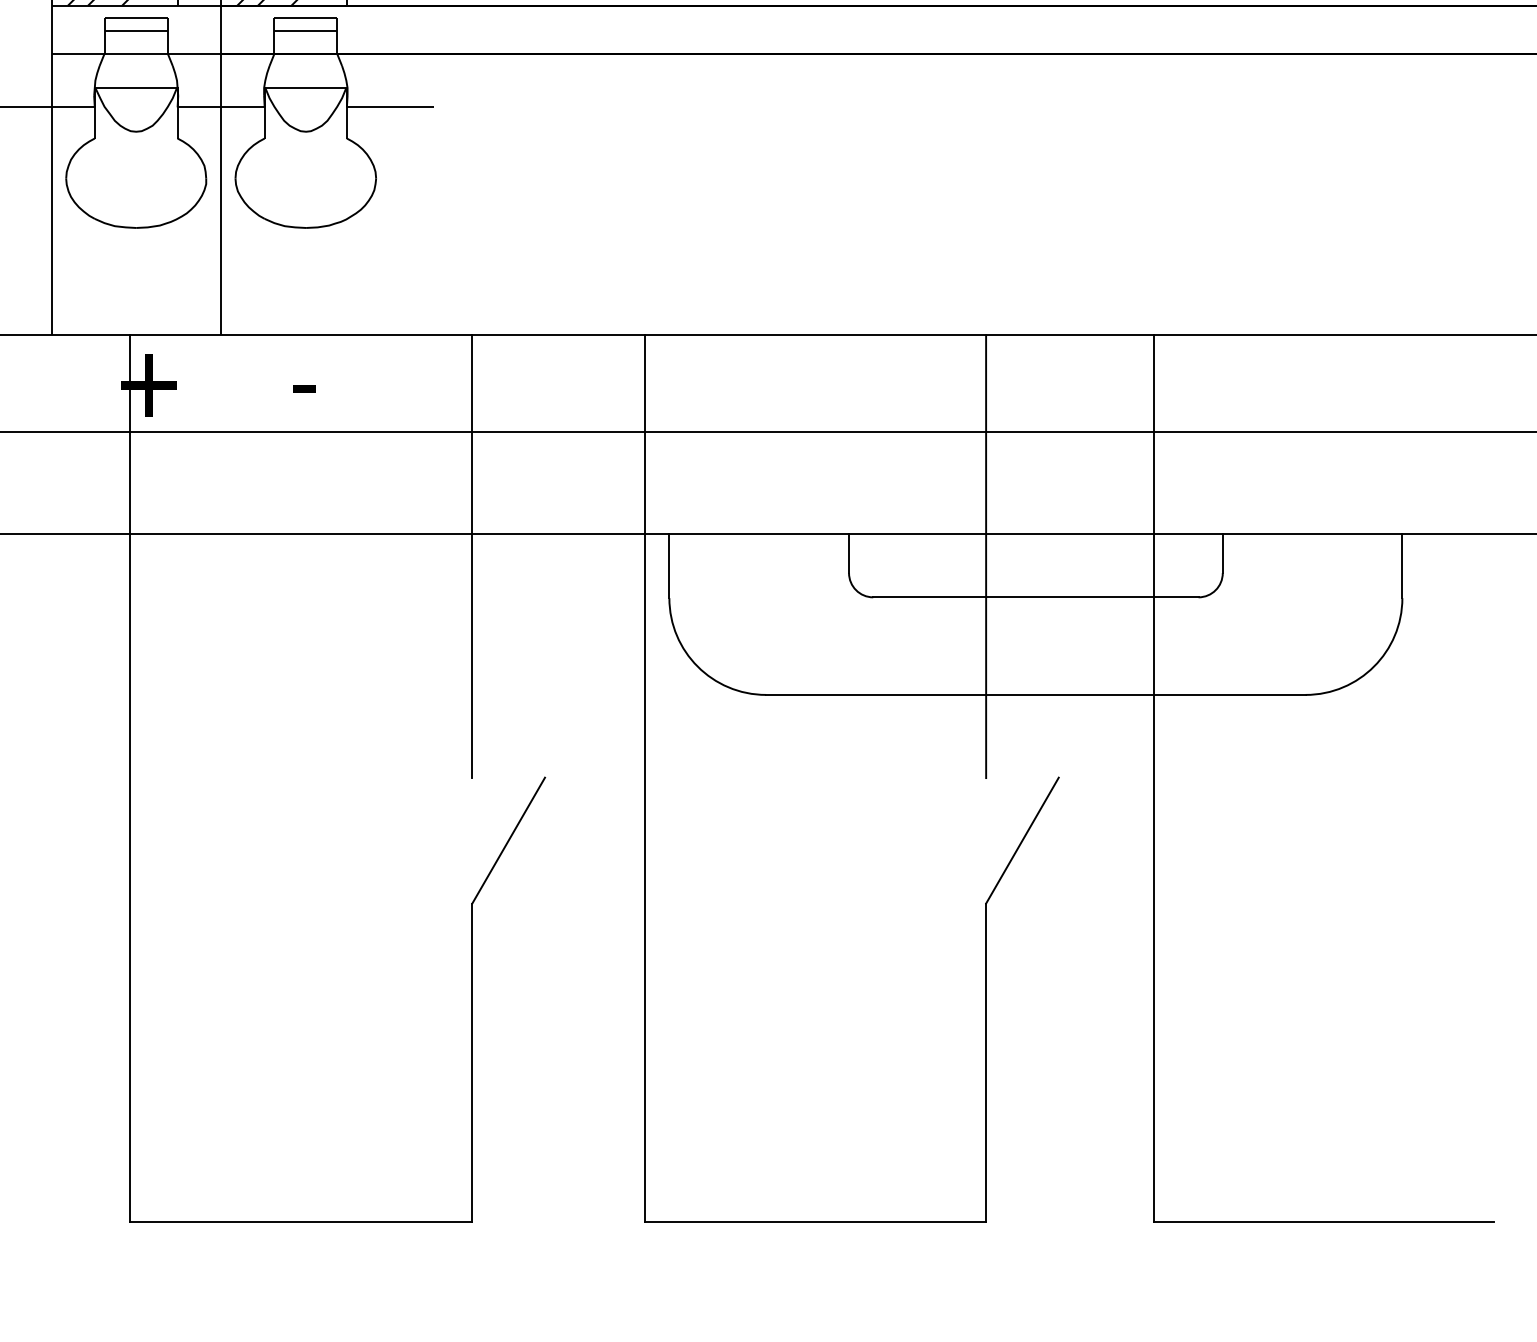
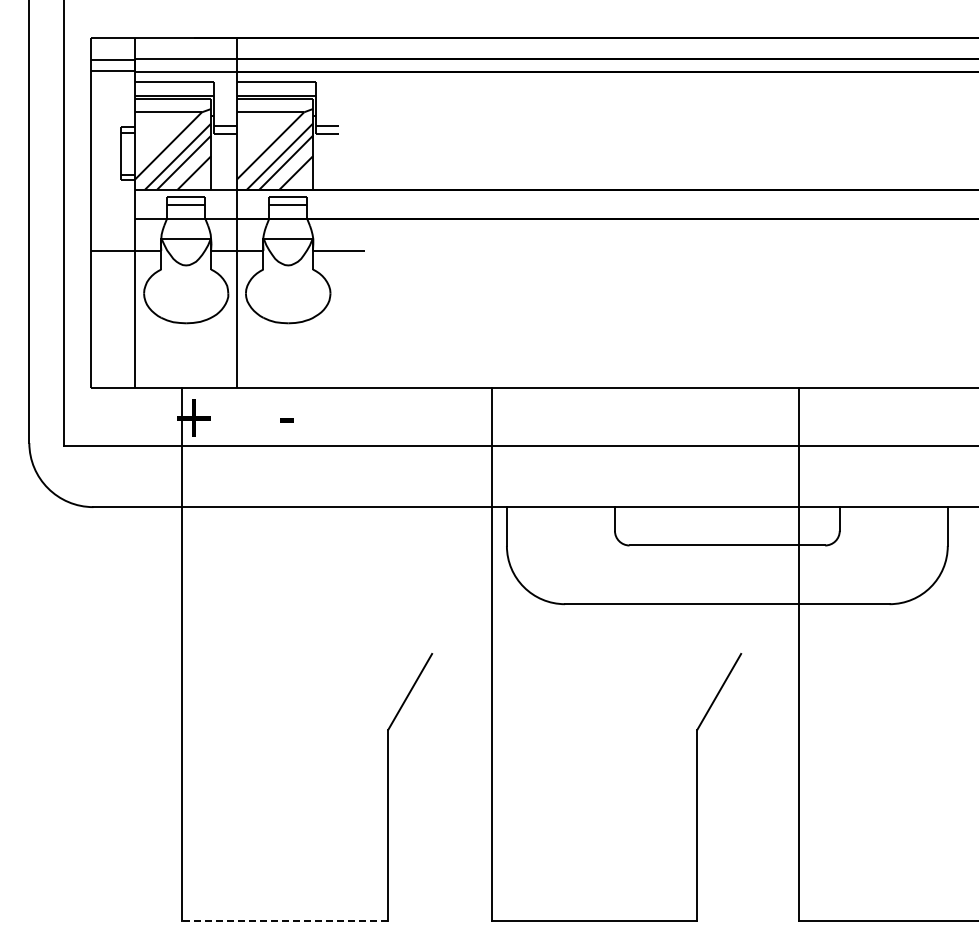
line: (472, 555) -> (388, 520), removed
line: (986, 555) -> (697, 520), removed
line: (301, 1222) -> (285, 921), solid -> dashed

